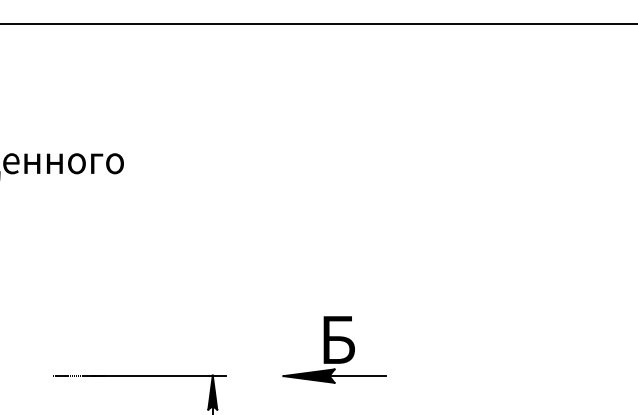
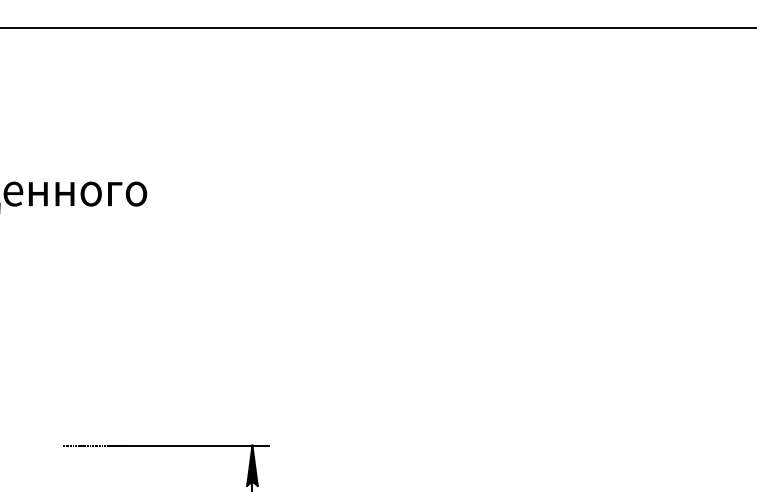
part: (334, 349) -> (396, 414), removed

